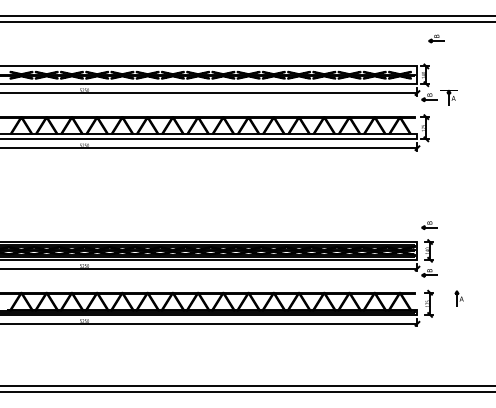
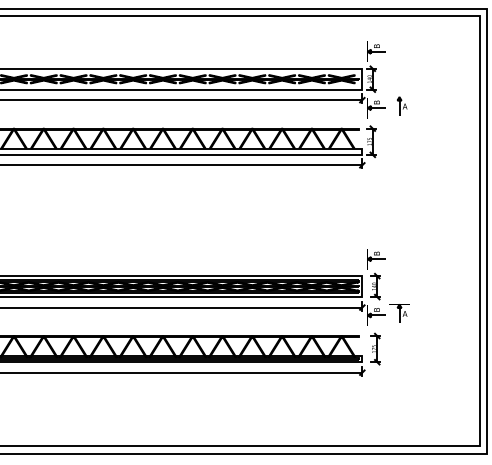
part: (436, 38) -> (376, 48), moved
part: (458, 298) -> (401, 313), moved

